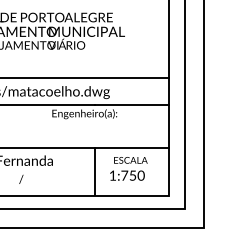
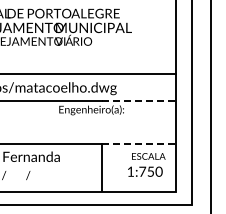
line: (132, 105) -> (139, 101), solid -> dashed
line: (132, 147) -> (139, 143), solid -> dashed
text: (128, 168) -> (146, 164), moved

